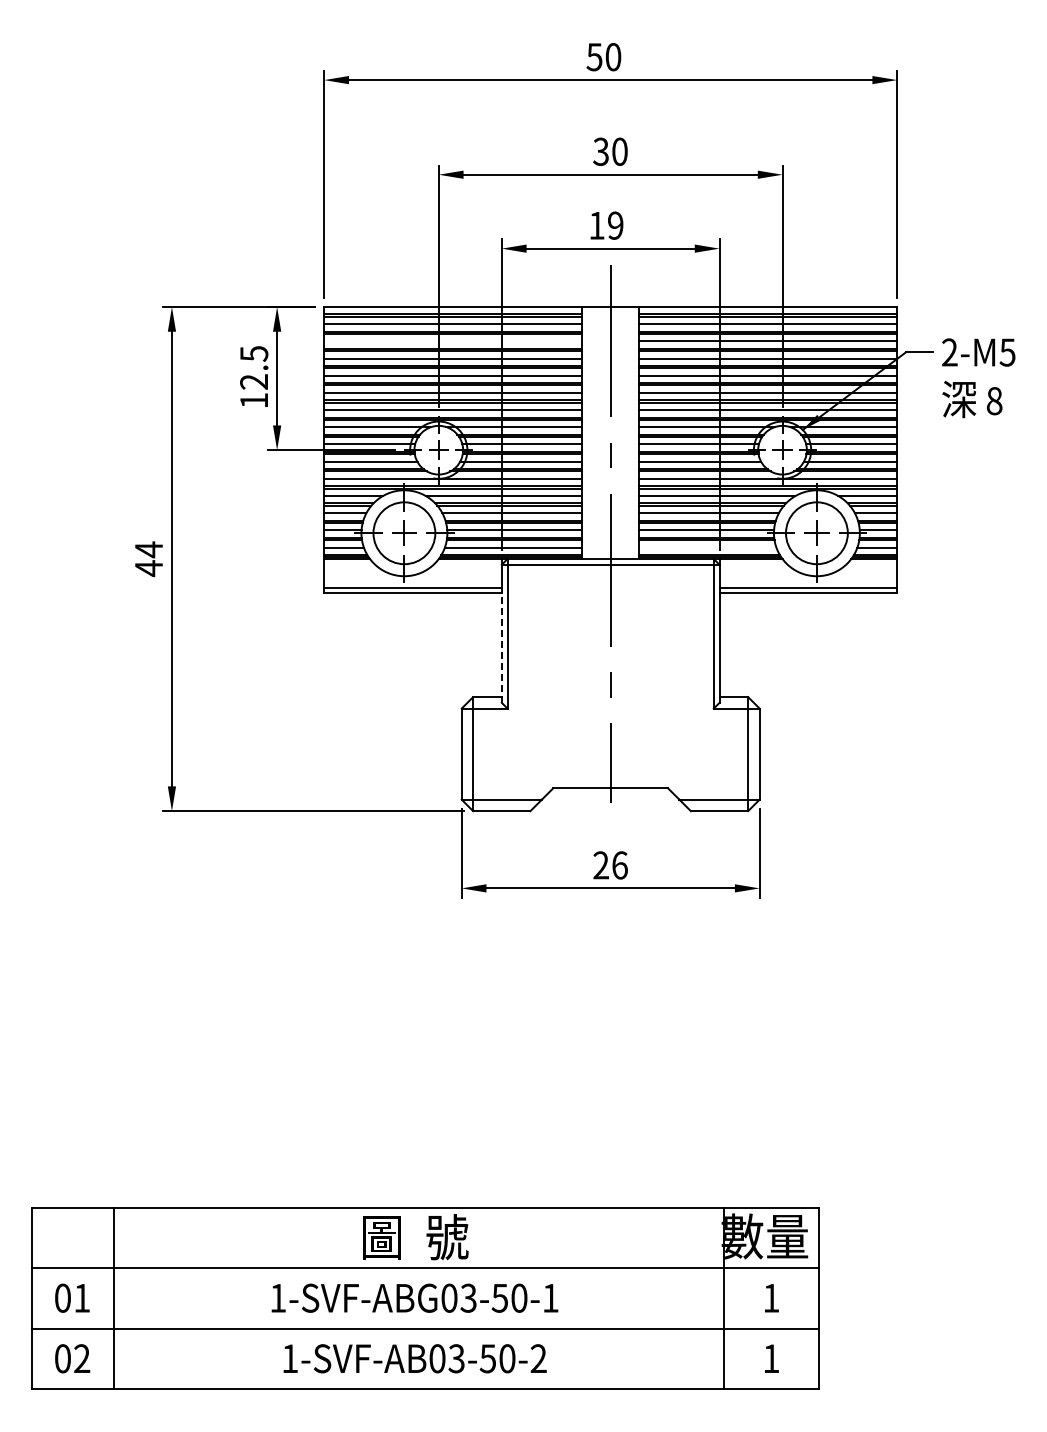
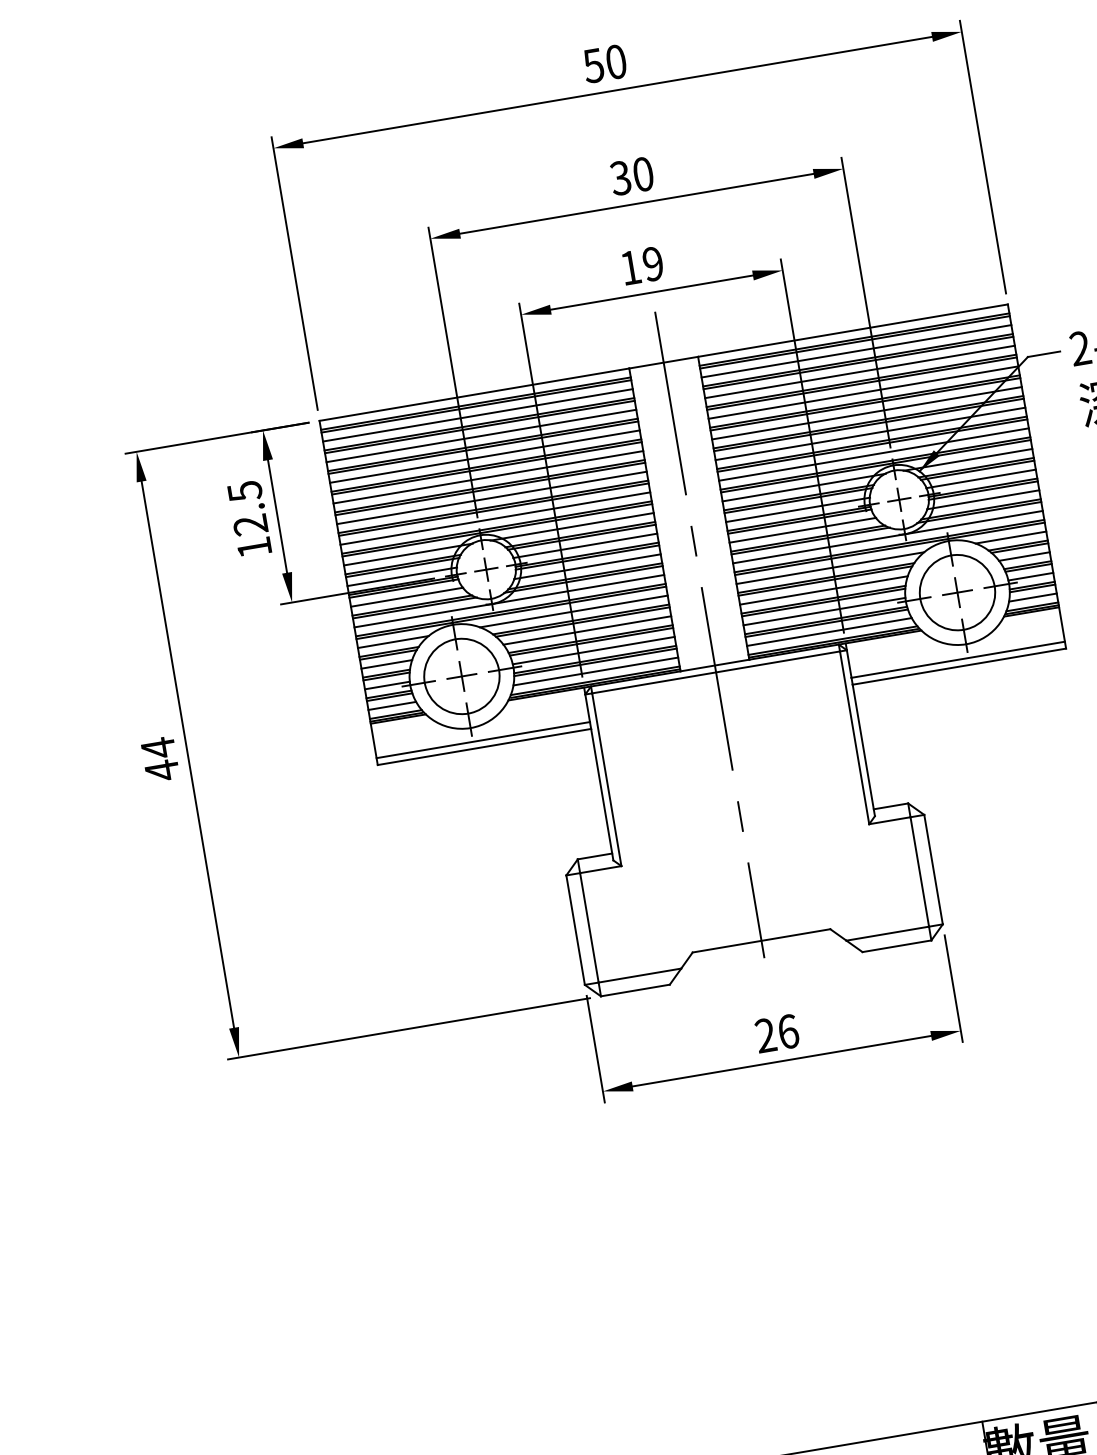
line: (453, 341) -> (481, 436), added
line: (707, 547) -> (828, 631), added
line: (501, 648) -> (601, 795), dashed -> solid

